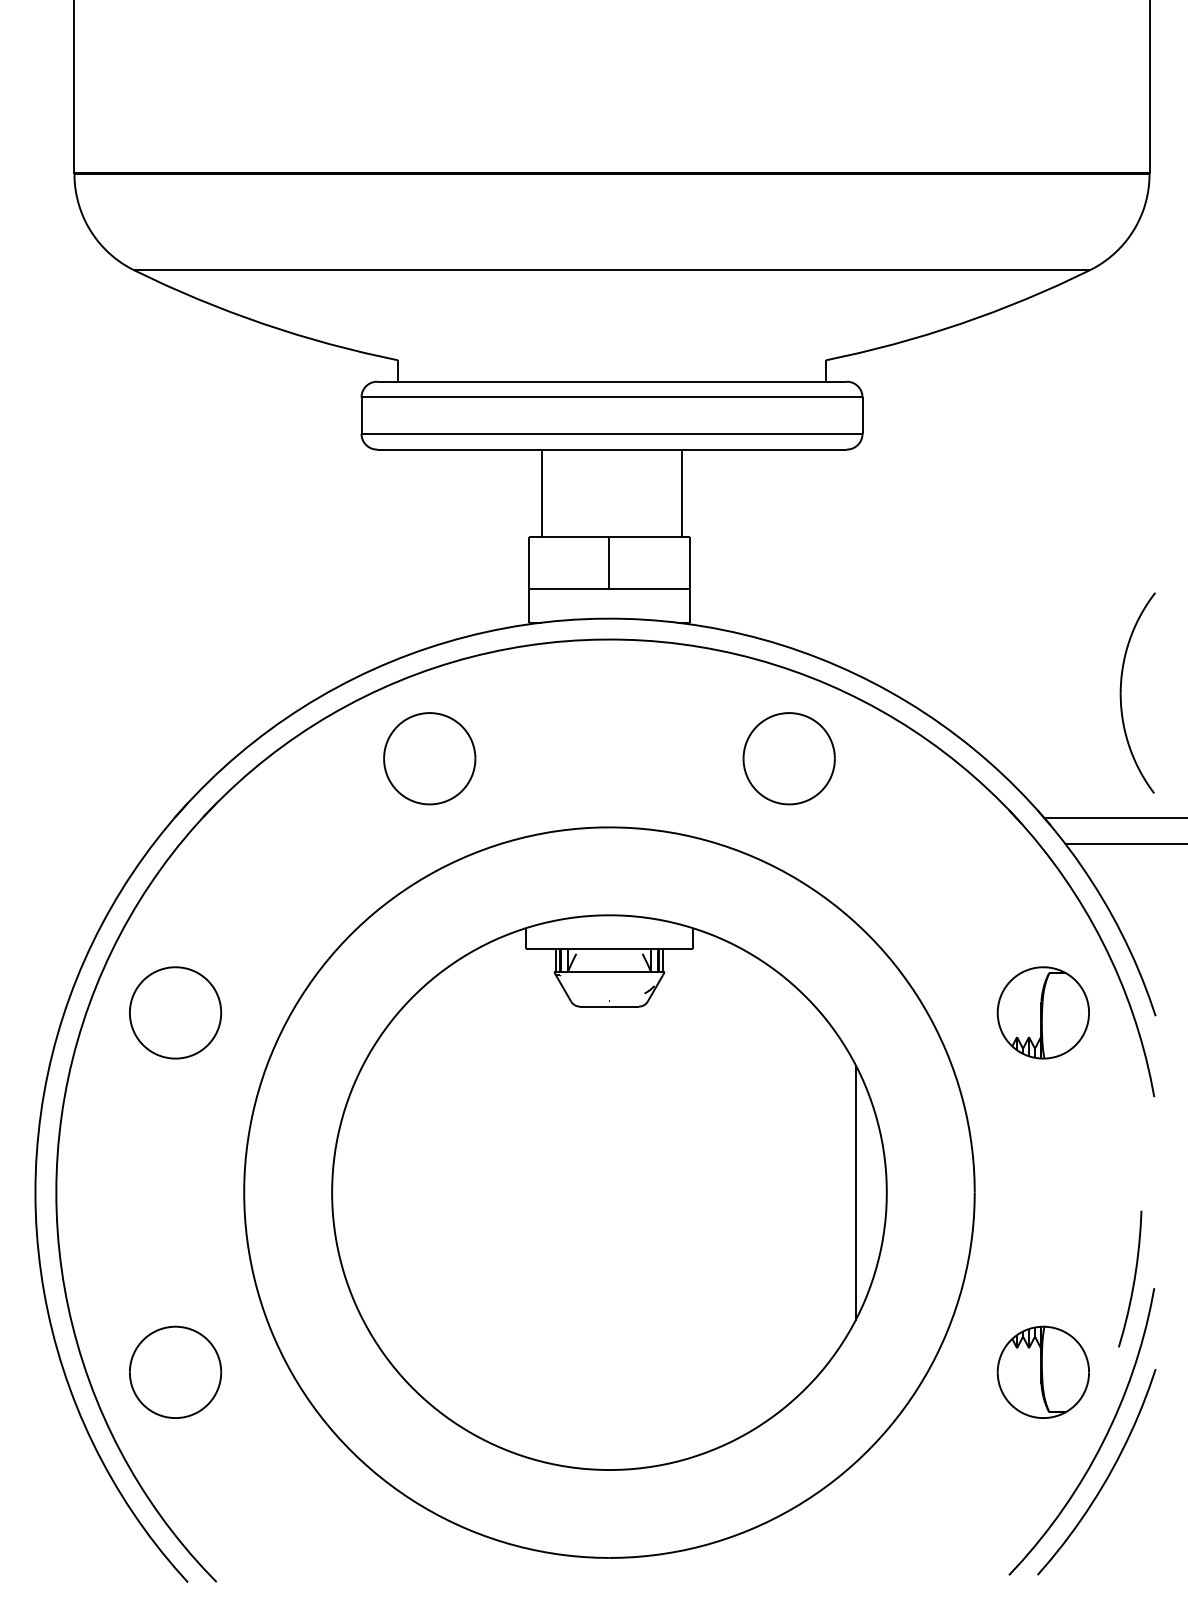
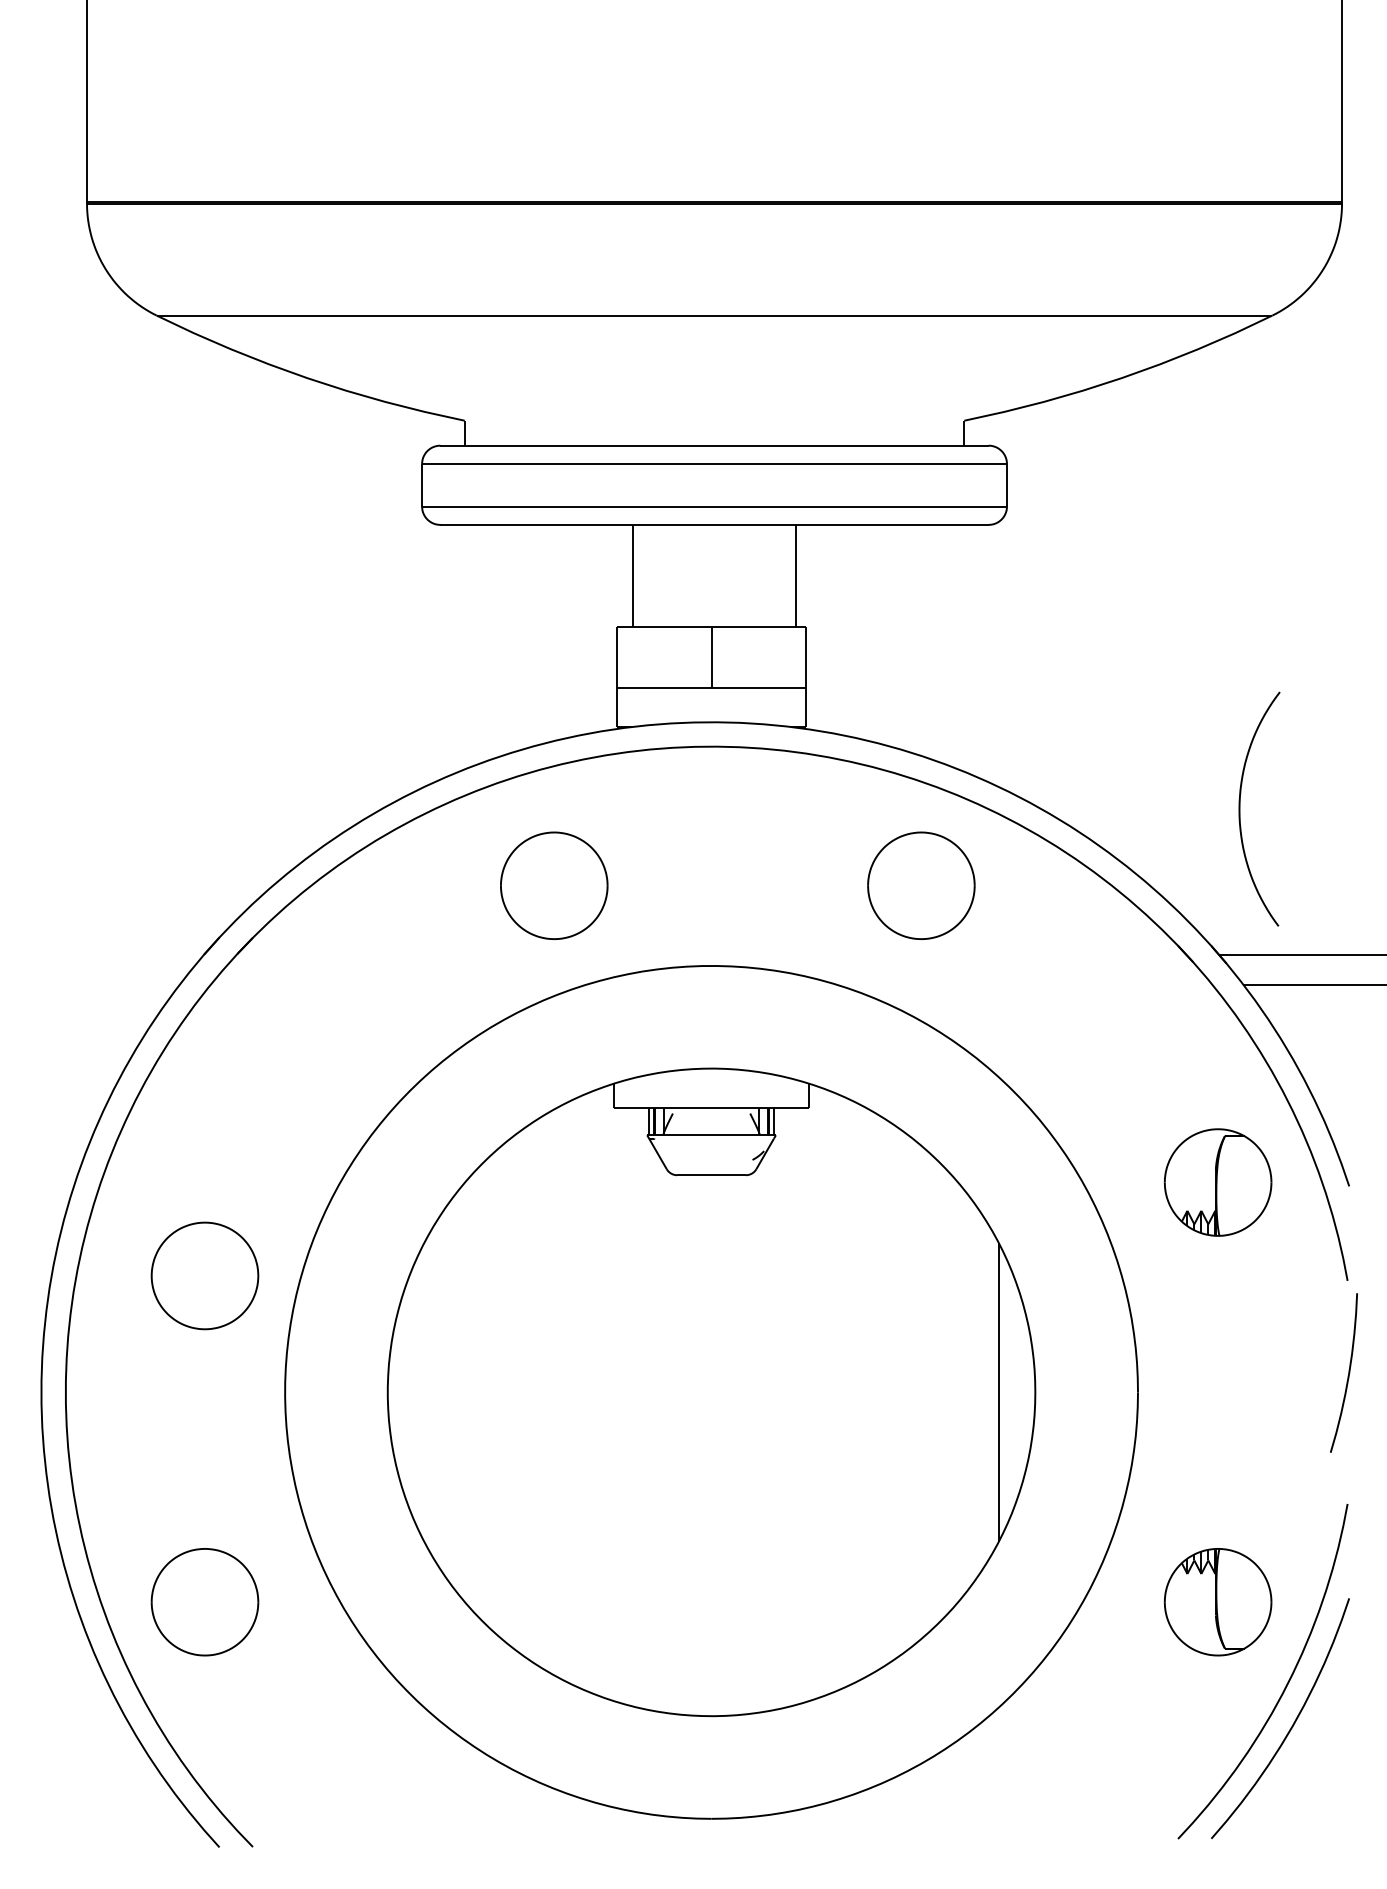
part: (1121, 692) -> (1240, 808), moved
part: (429, 758) -> (553, 885), moved
part: (175, 1012) -> (204, 1275), moved
curve: (1133, 1278) -> (1347, 1372), moved

